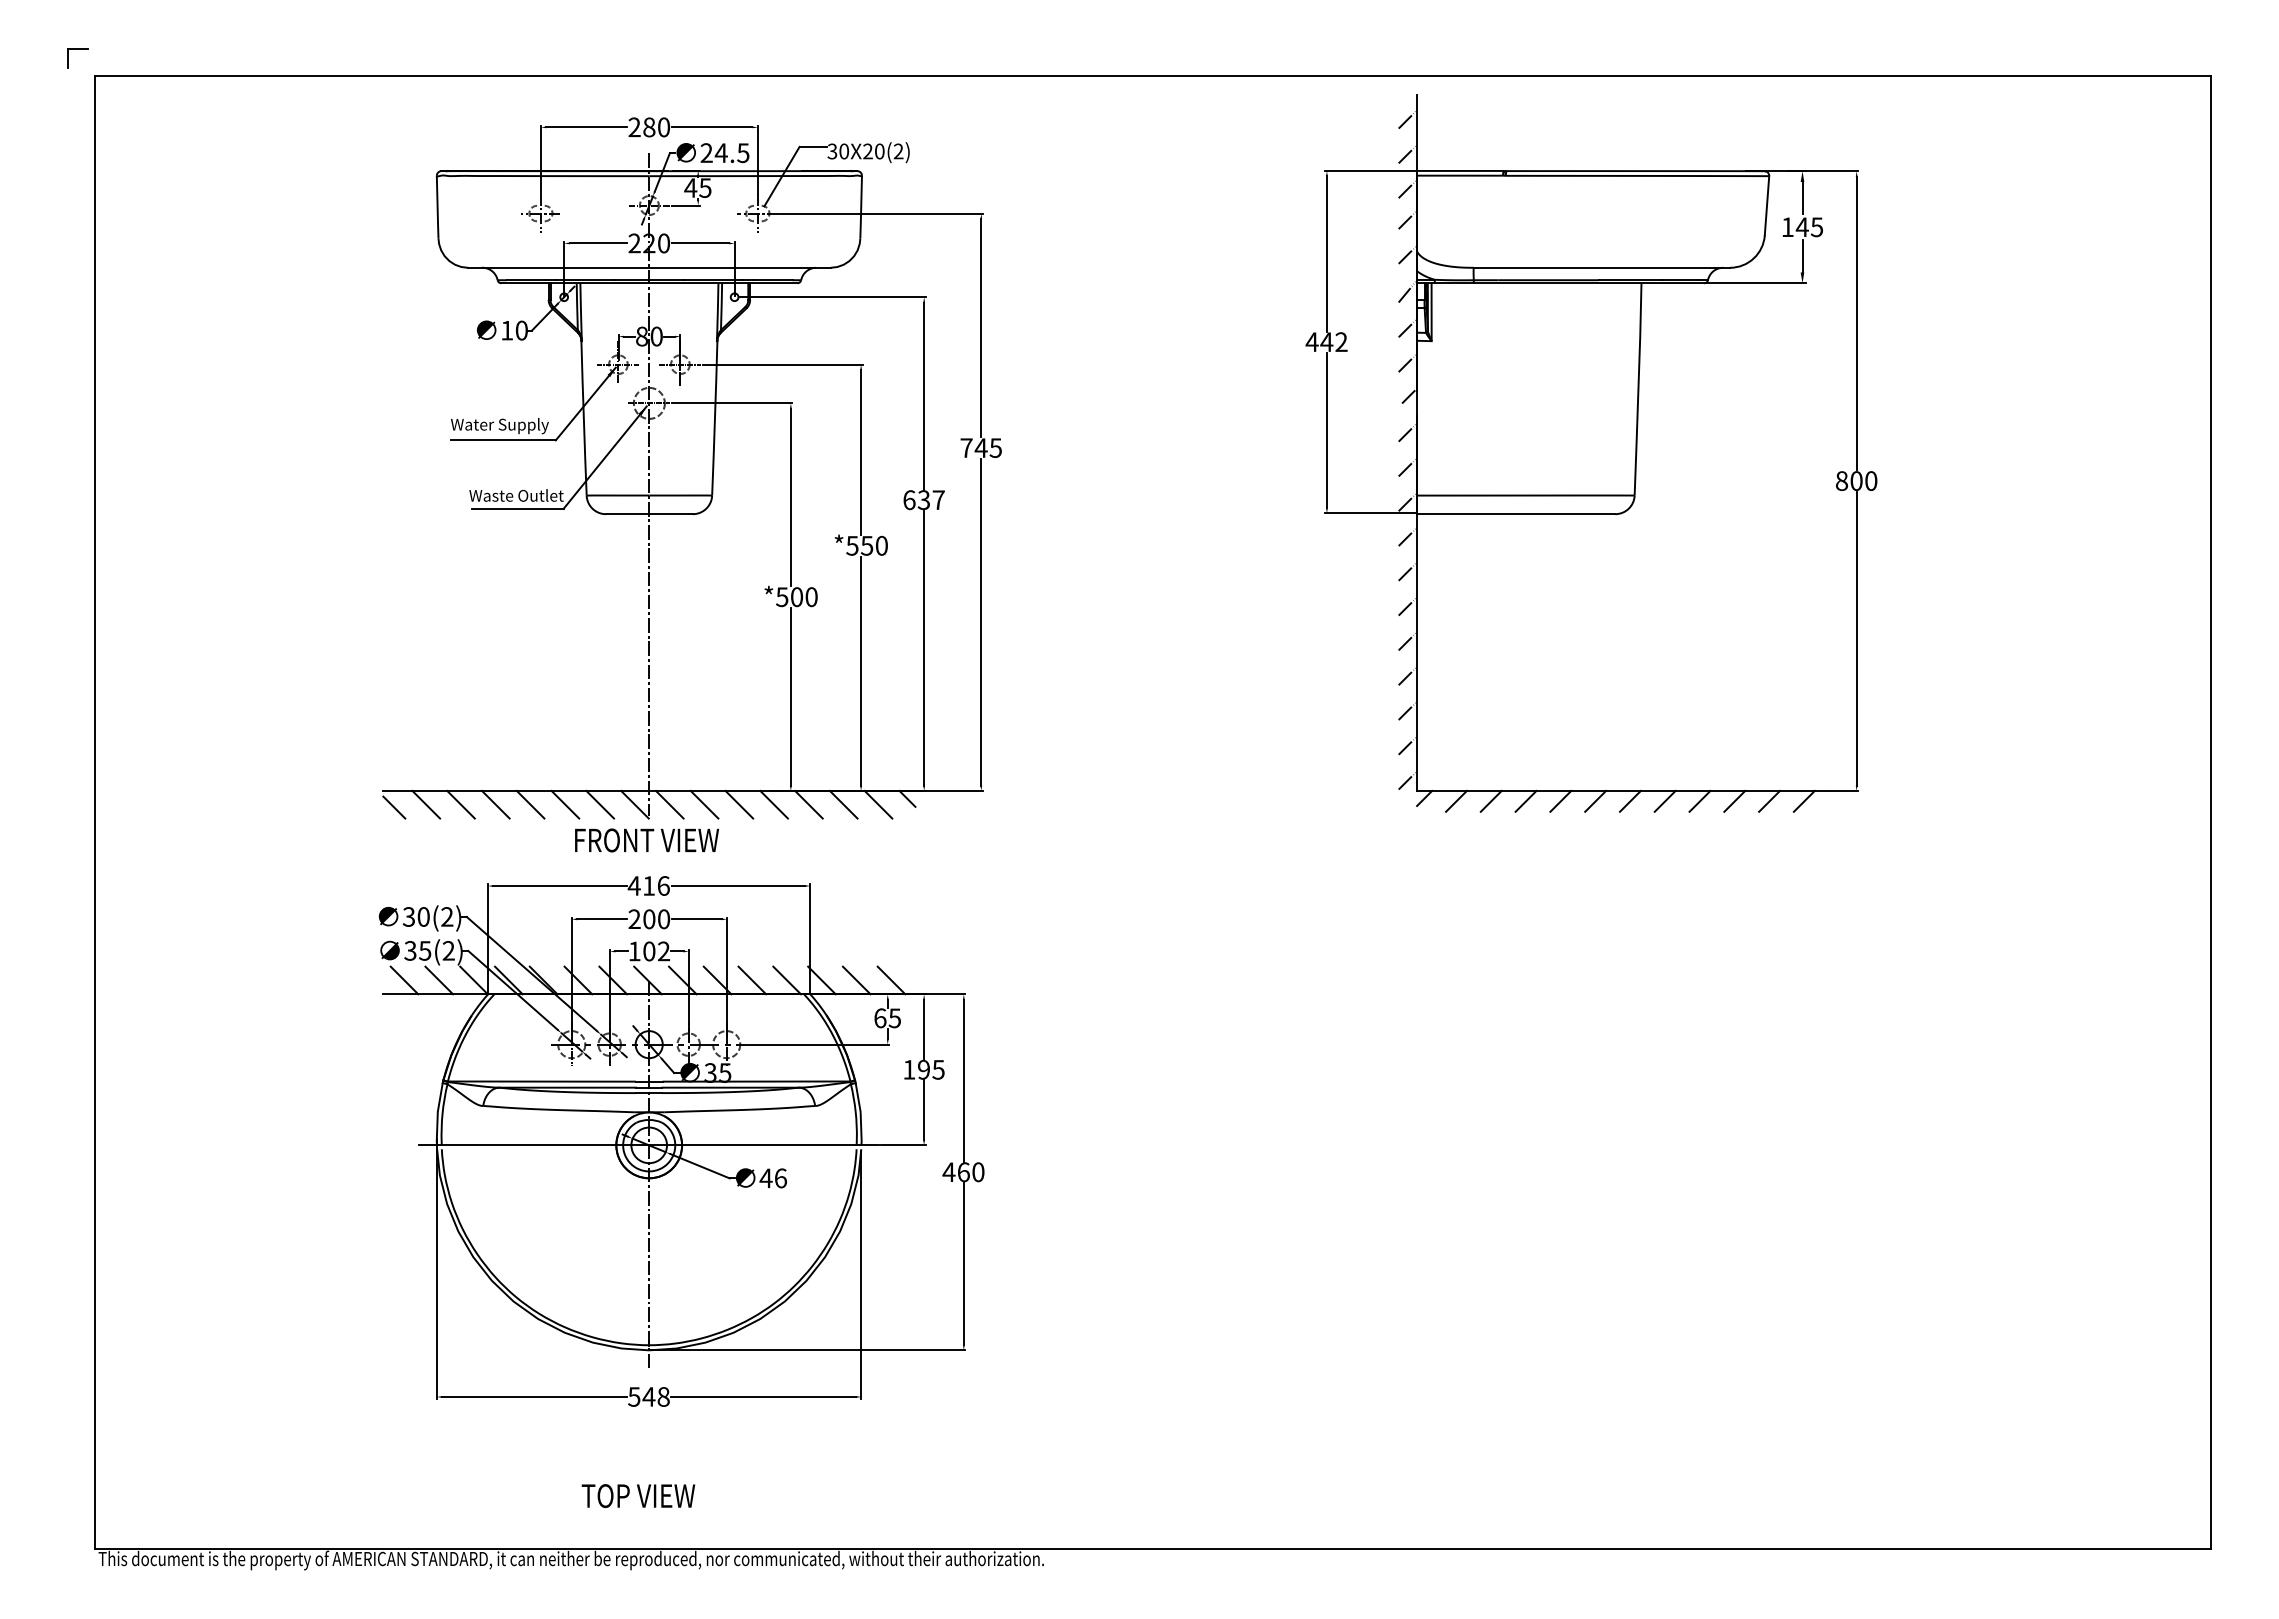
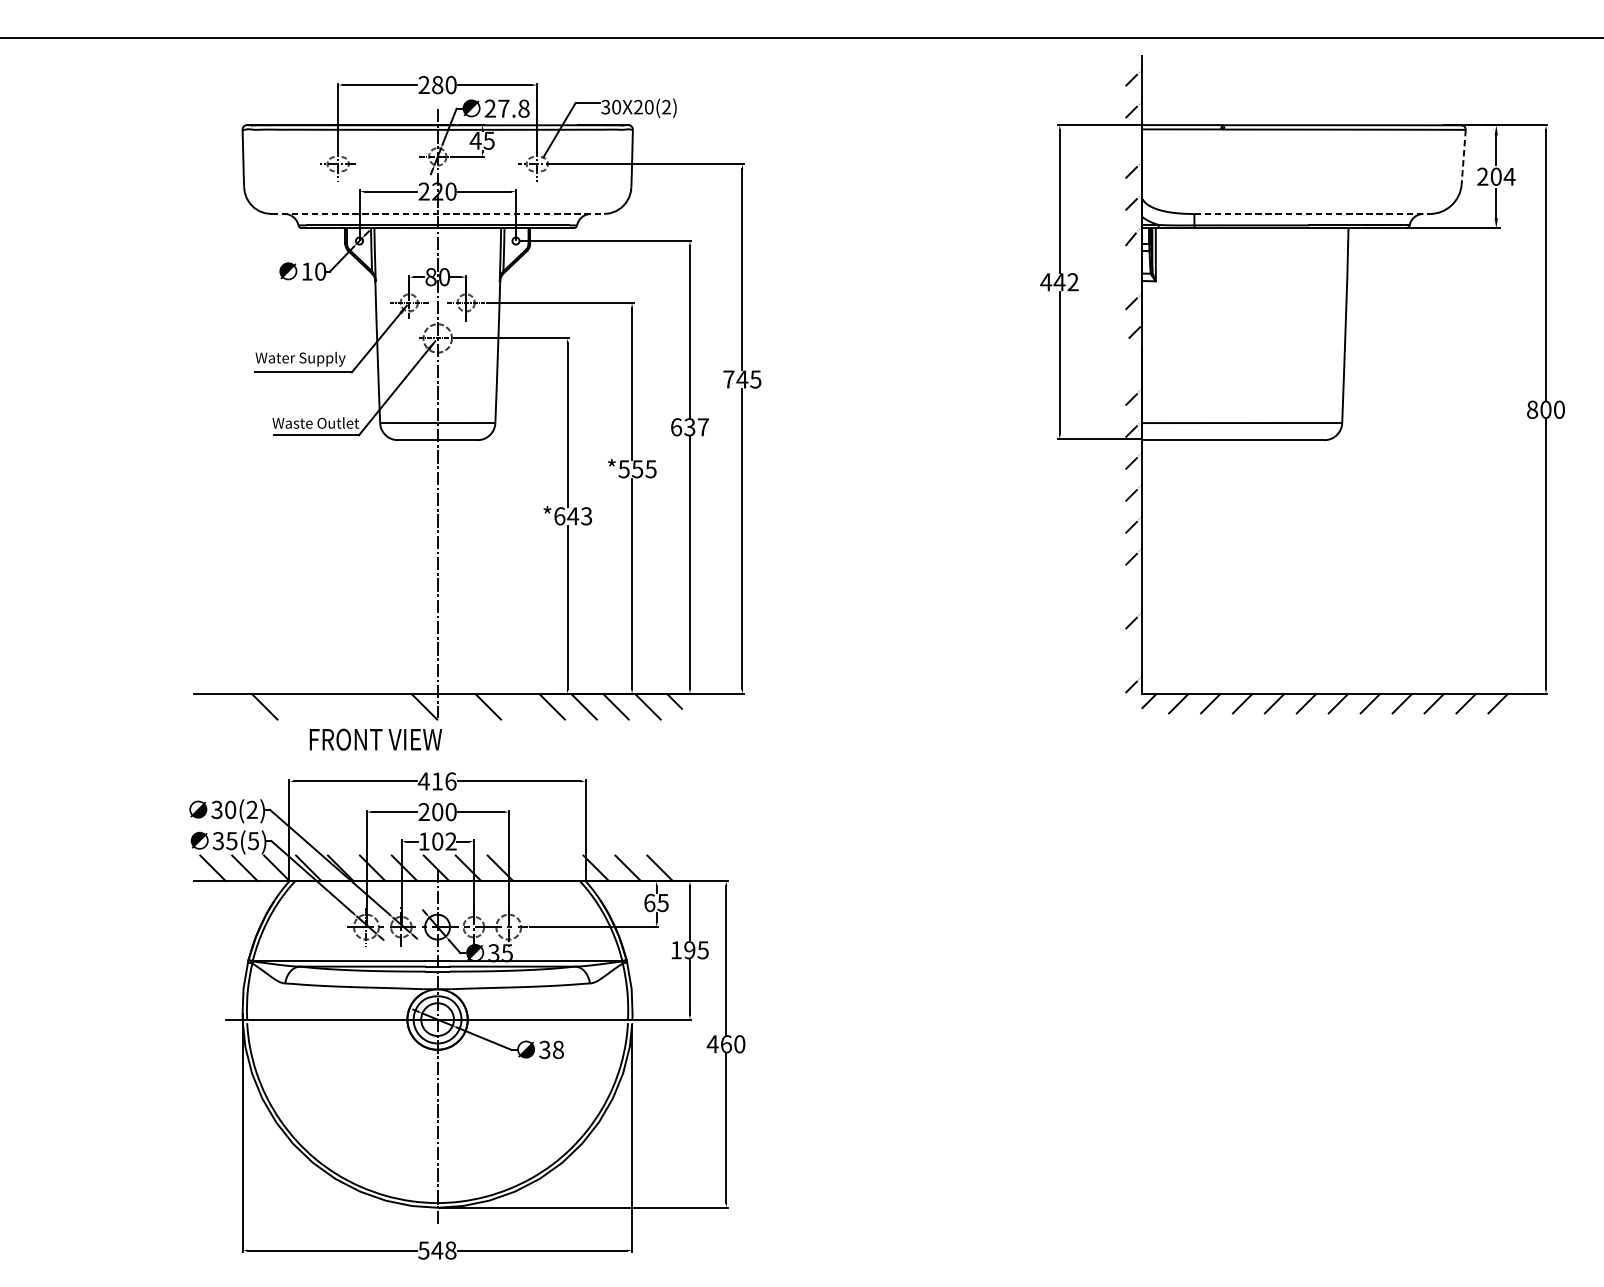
text: (731, 152) -> (513, 108), 24.5 -> 27.8
line: (1407, 188) -> (1133, 141), removed
line: (1767, 205) -> (1464, 156), solid -> dashed
text: (1802, 227) -> (1496, 176), 145 -> 204
line: (649, 267) -> (437, 213), solid -> dashed
line: (1602, 267) -> (1312, 213), solid -> dashed
line: (1407, 327) -> (1133, 268), removed
line: (1407, 432) -> (1133, 365), removed
text: (881, 545) -> (650, 468), *550 -> *555
text: (796, 597) -> (572, 516), *500 -> *643
line: (1407, 675) -> (1133, 588), removed
line: (1407, 745) -> (1133, 652), removed
line: (426, 804) -> (233, 706), removed
line: (495, 804) -> (296, 706), removed
line: (530, 804) -> (328, 706), removed
line: (565, 804) -> (360, 706), removed
line: (600, 804) -> (392, 706), removed
line: (669, 804) -> (456, 706), removed
line: (739, 804) -> (520, 706), removed
line: (394, 807) -> (203, 709), removed
text: (646, 840) -> (375, 739), moved
text: (448, 950) -> (253, 840), 35(2) -> 35(5)
line: (752, 980) -> (532, 868), removed
line: (786, 980) -> (563, 868), removed
text: (772, 1178) -> (550, 1050), 46 -> 38

